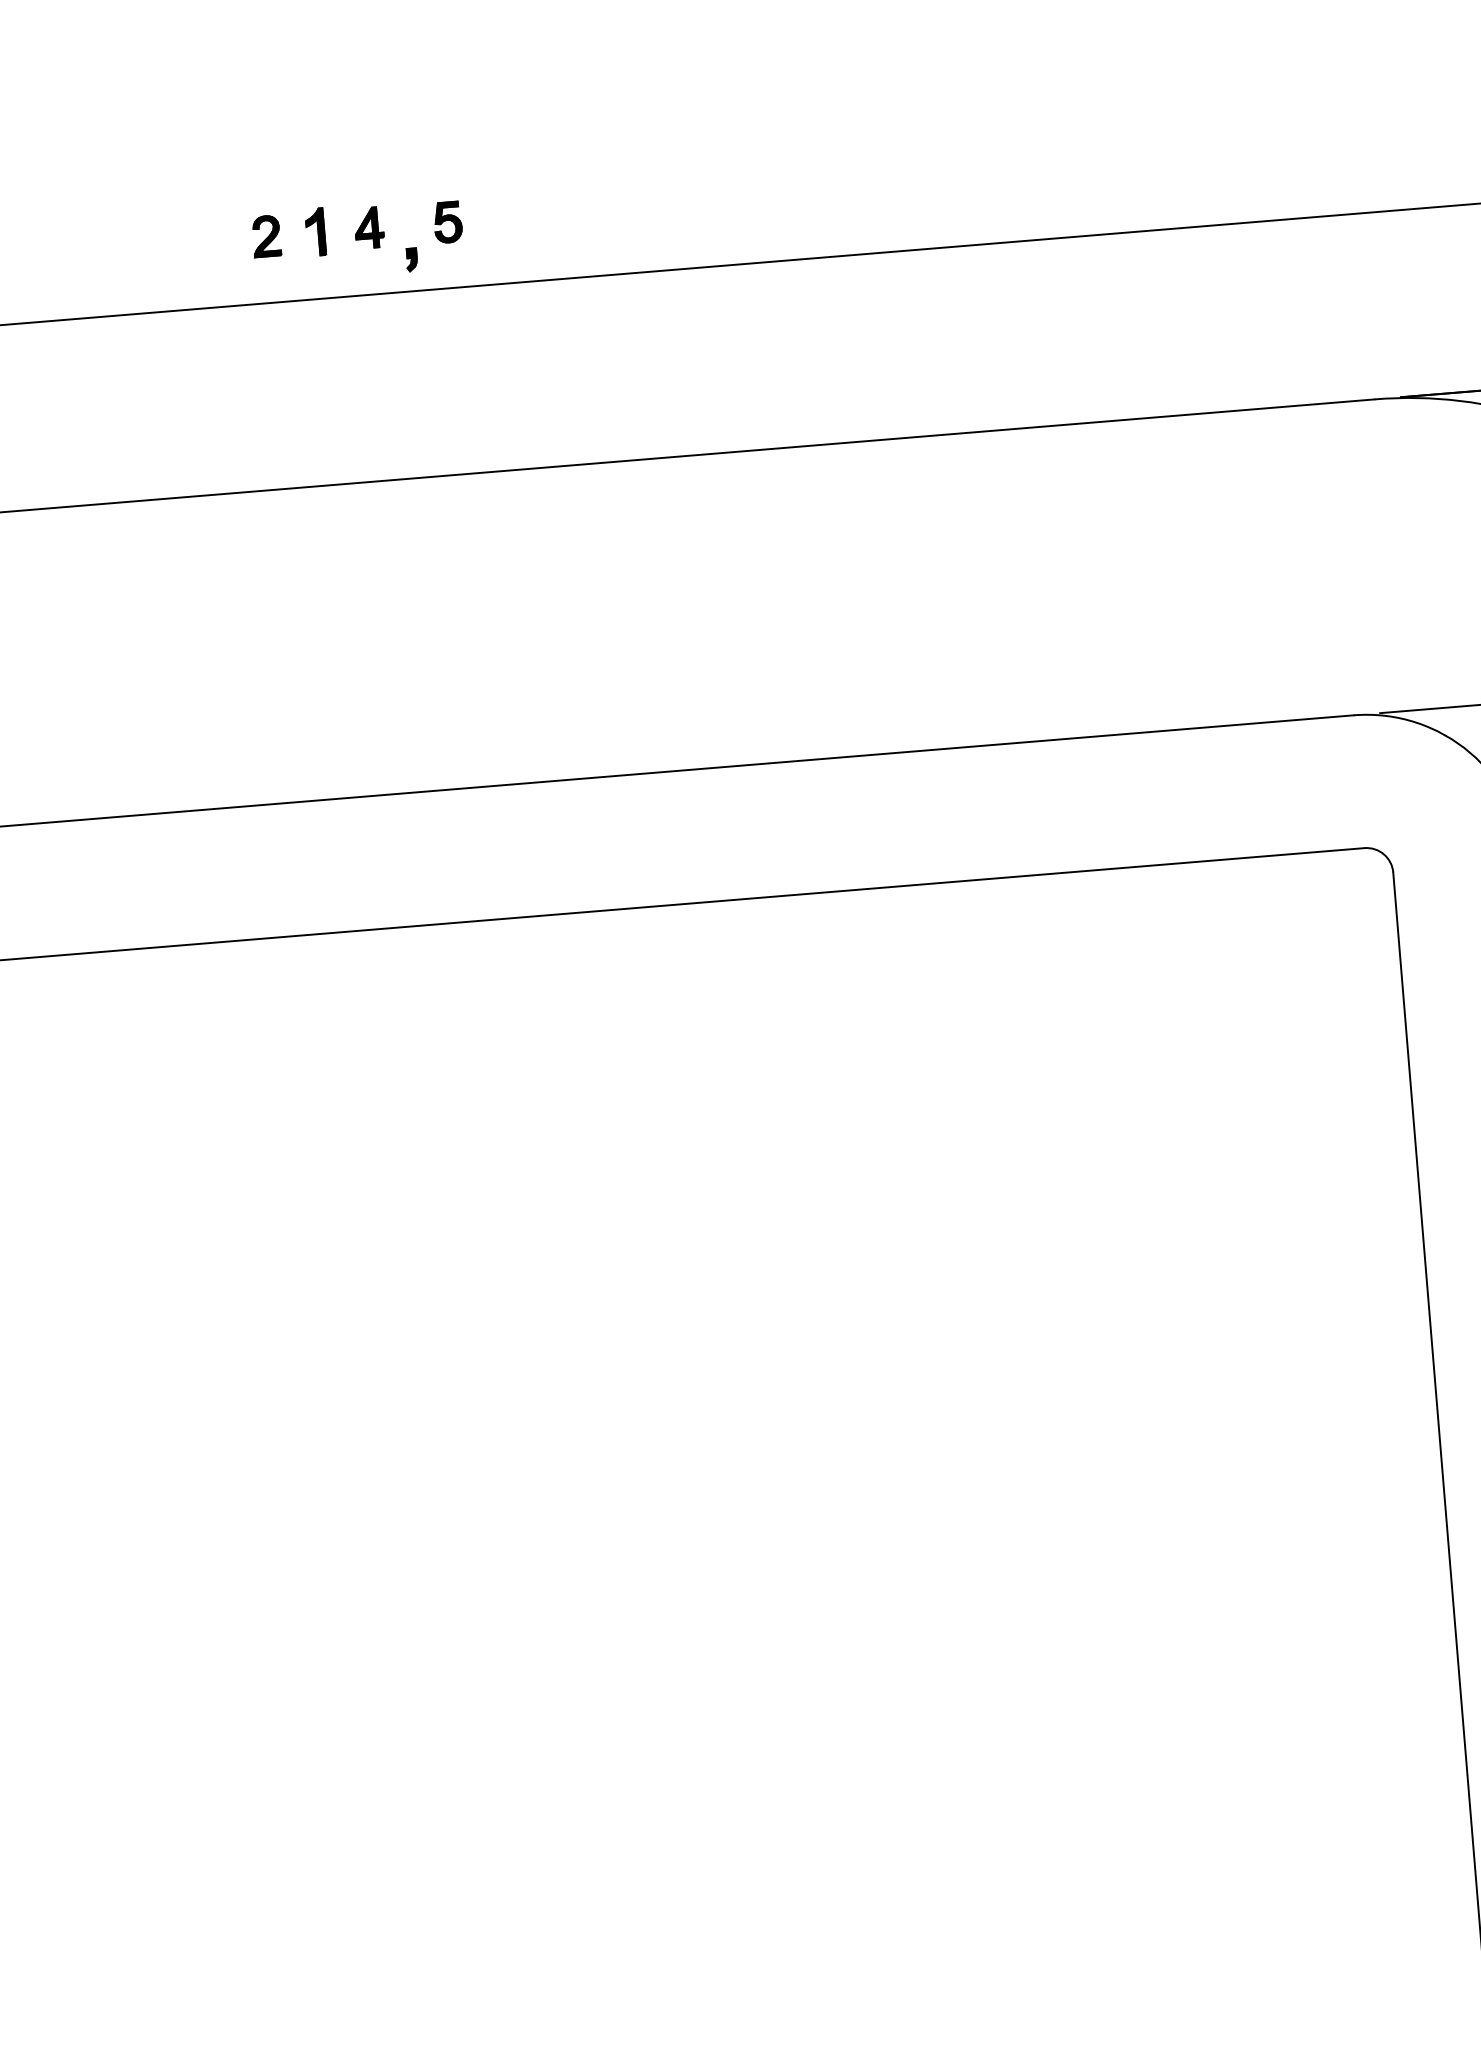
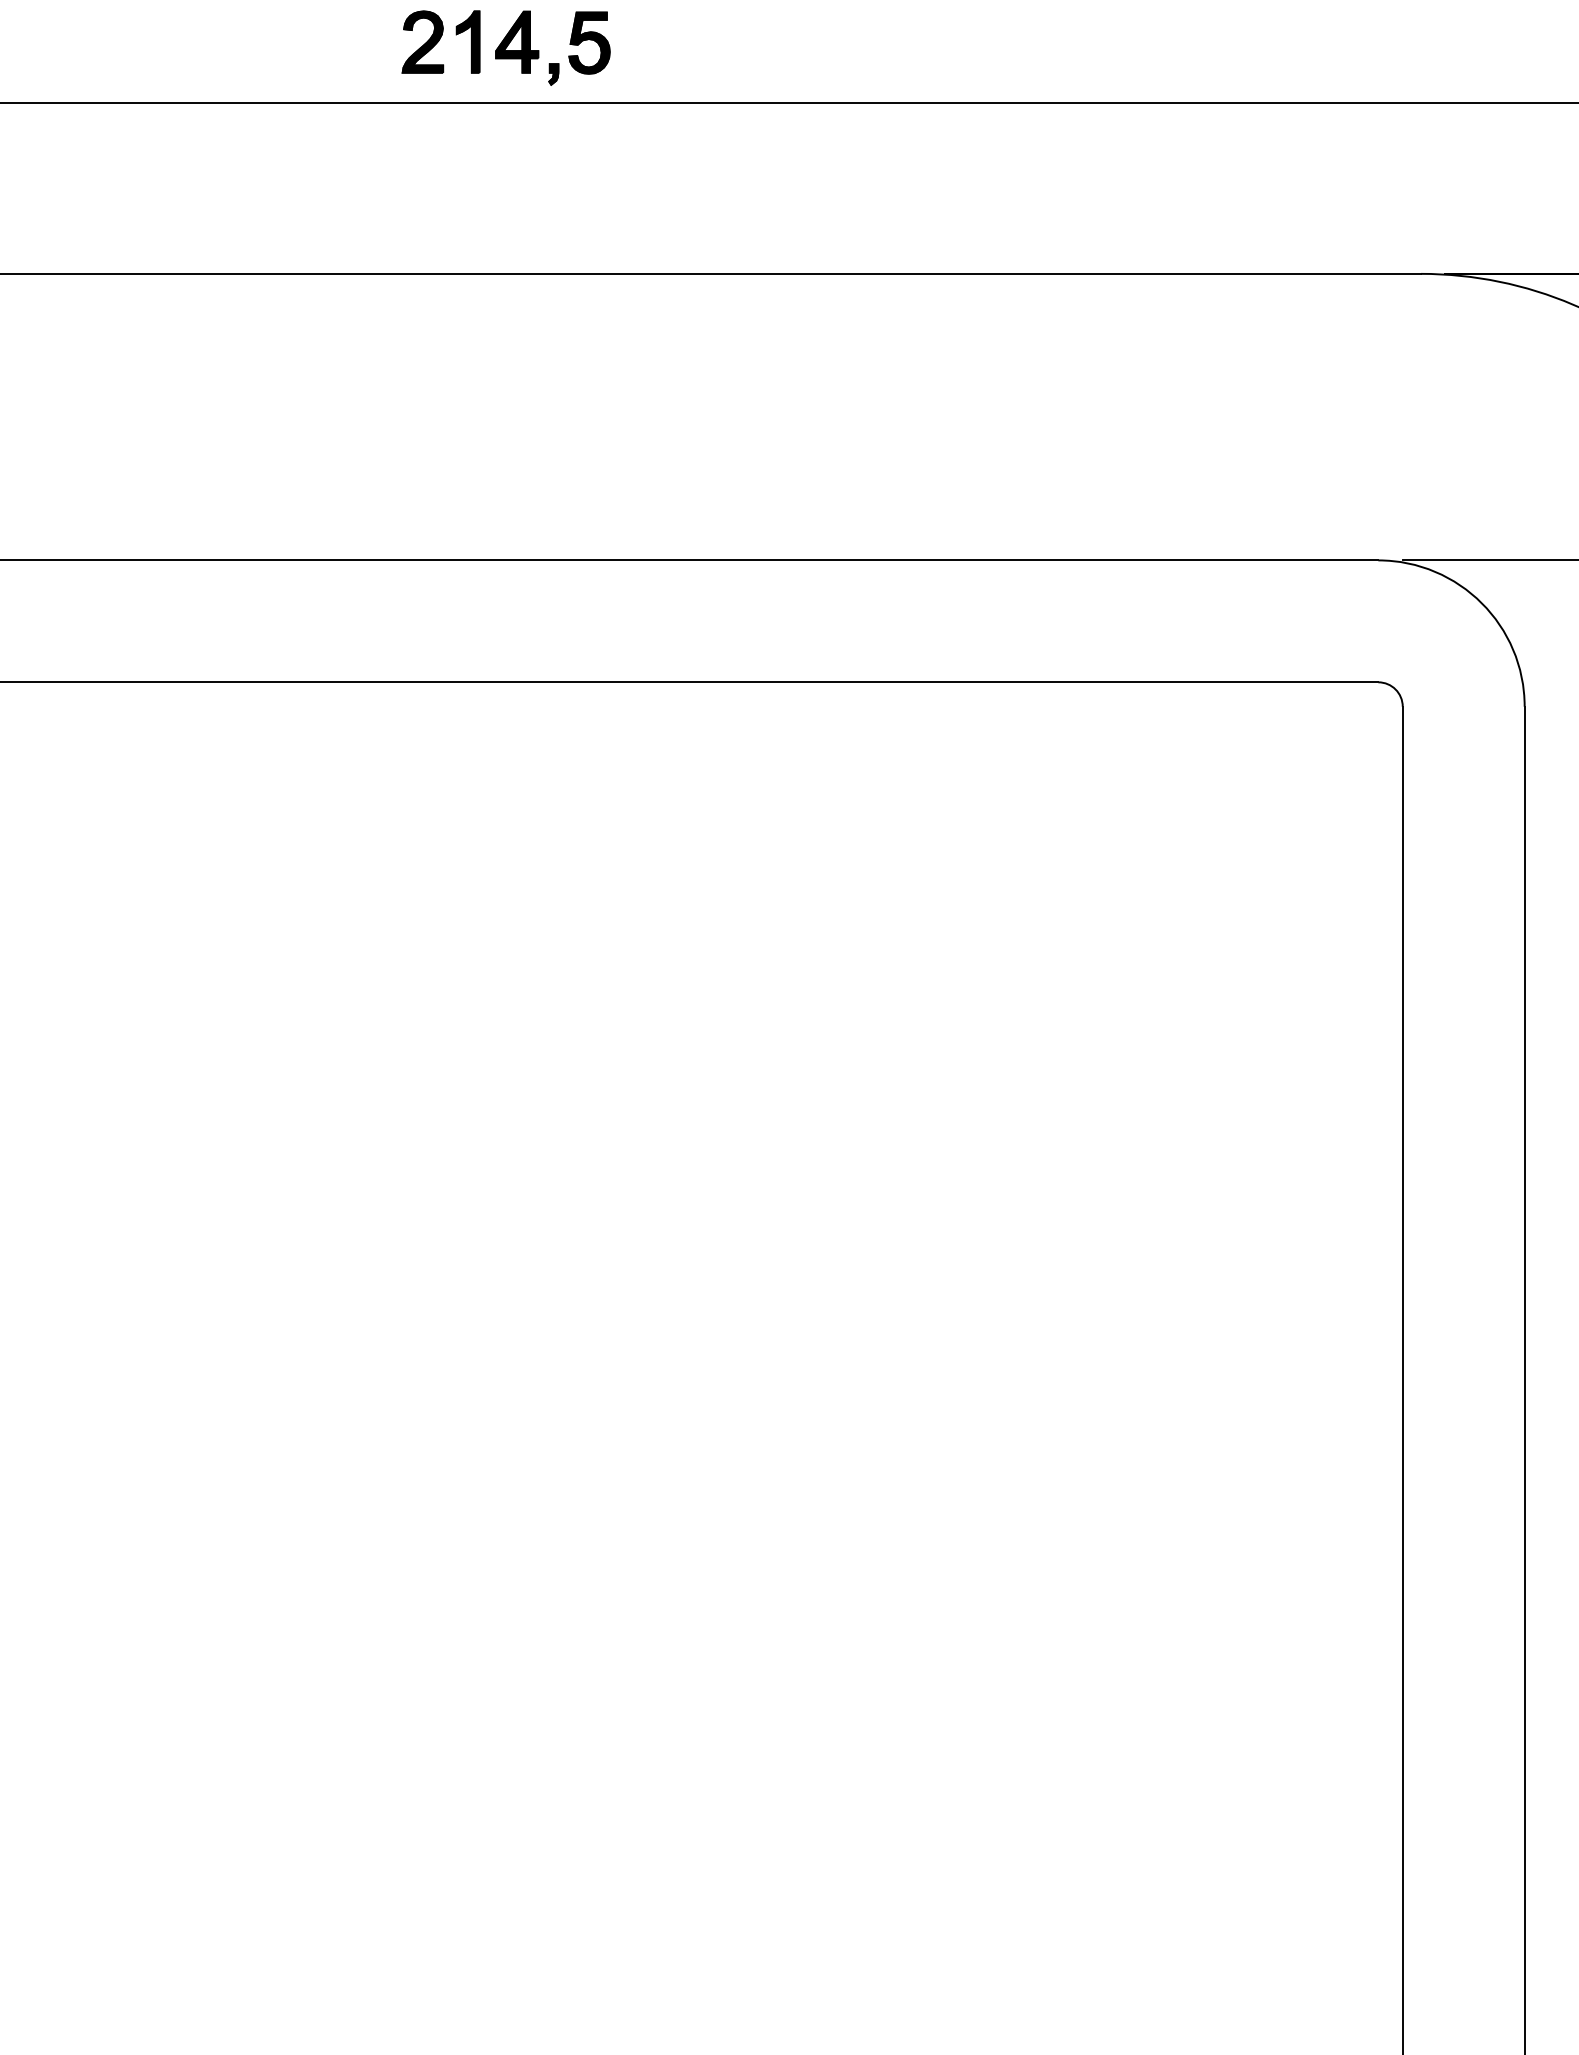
part: (447, 221) -> (589, 42), size x1.67
part: (369, 227) -> (517, 41), size x1.67
part: (314, 231) -> (467, 41), size x1.43
part: (265, 235) -> (422, 41), size x1.67

